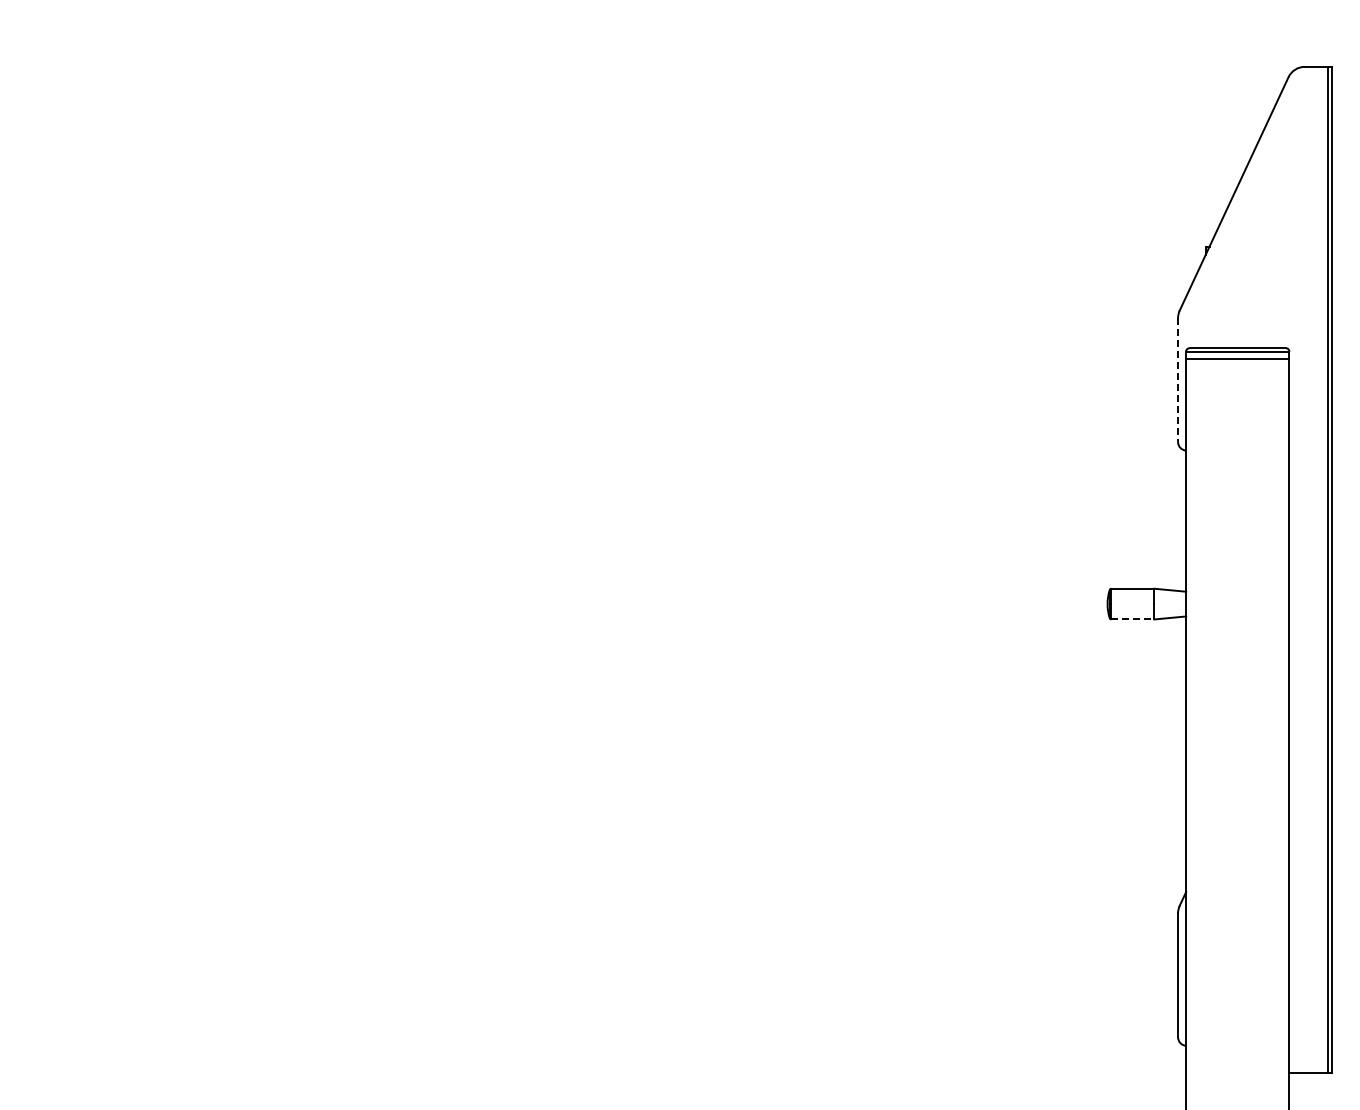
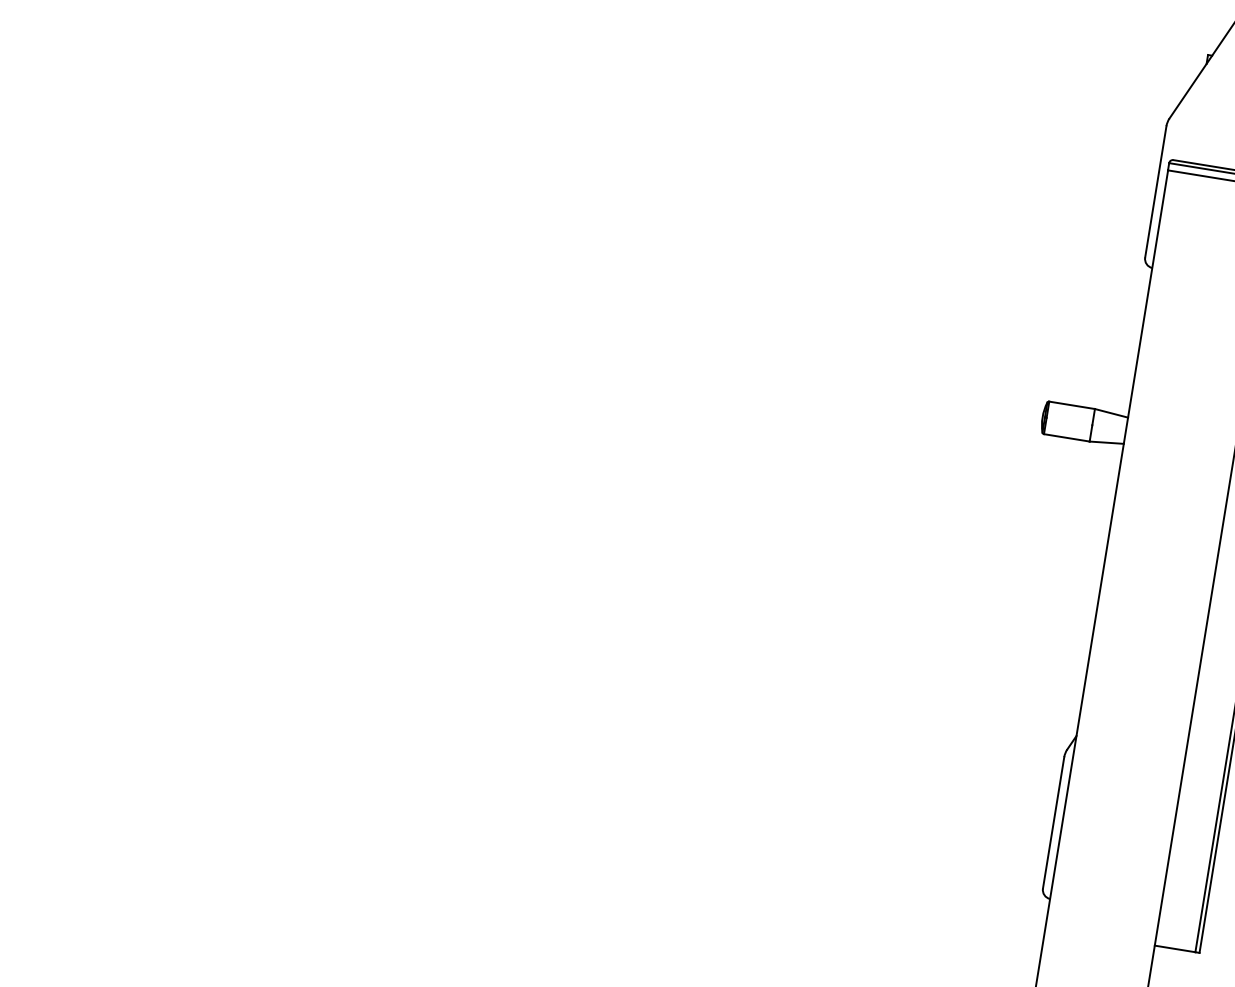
line: (1178, 380) -> (1156, 192), dashed -> solid
line: (1132, 619) -> (1066, 437), dashed -> solid

